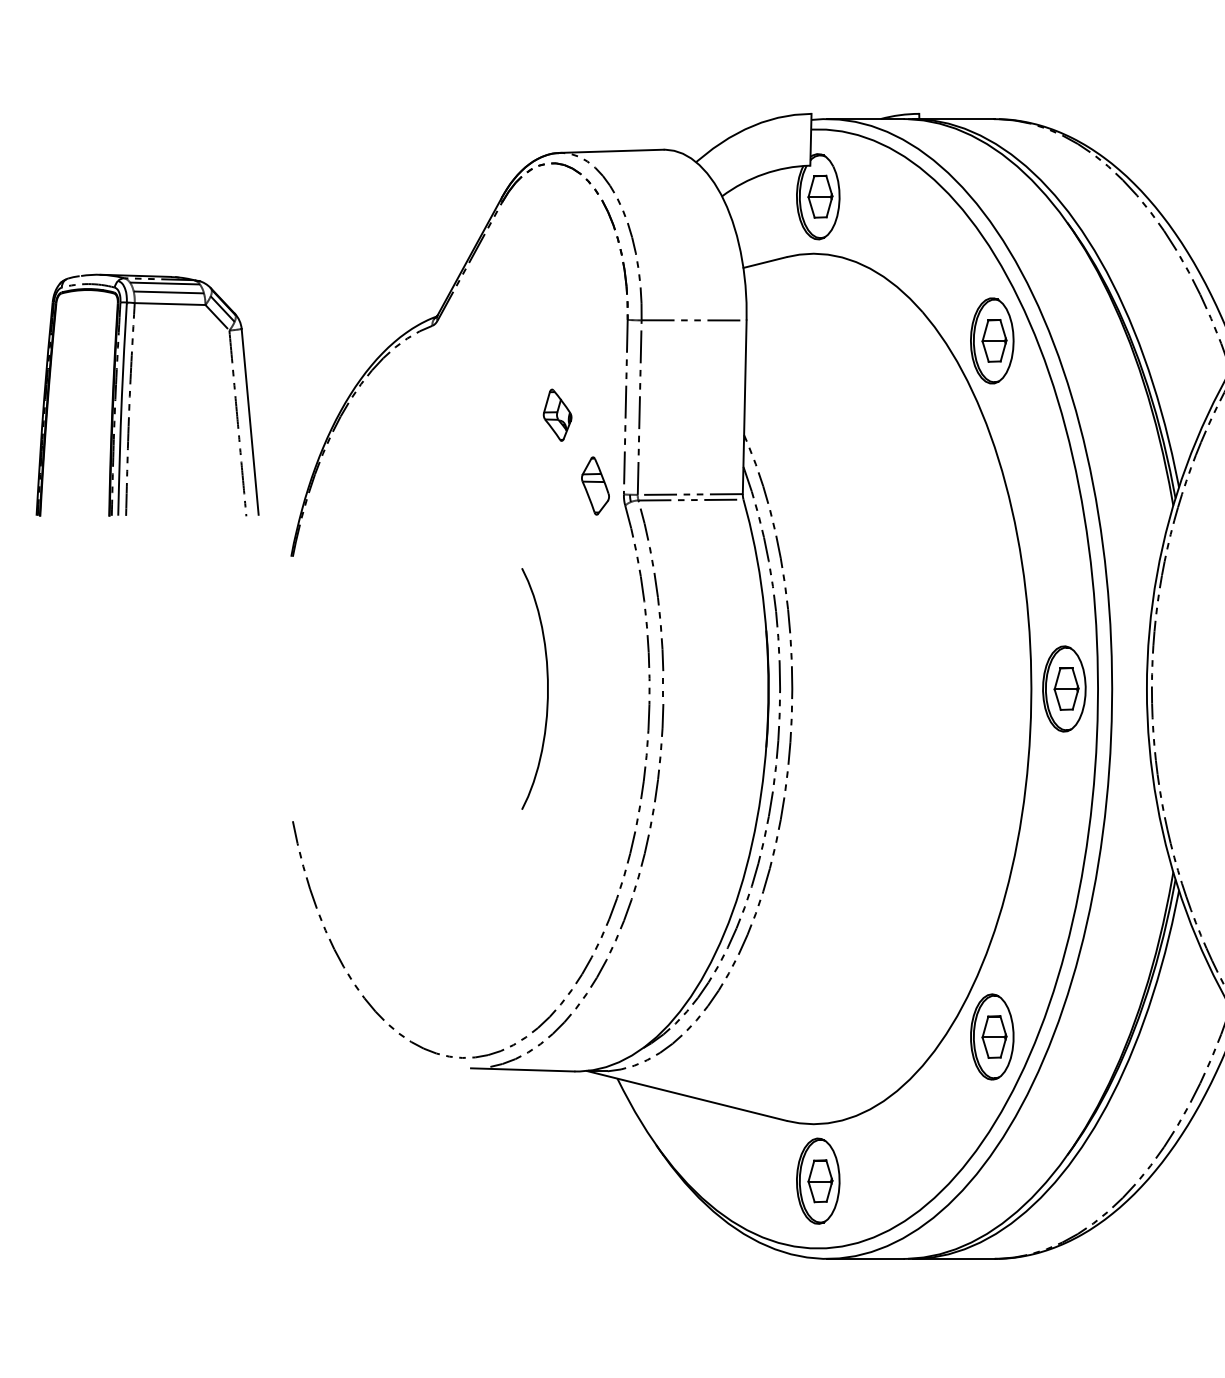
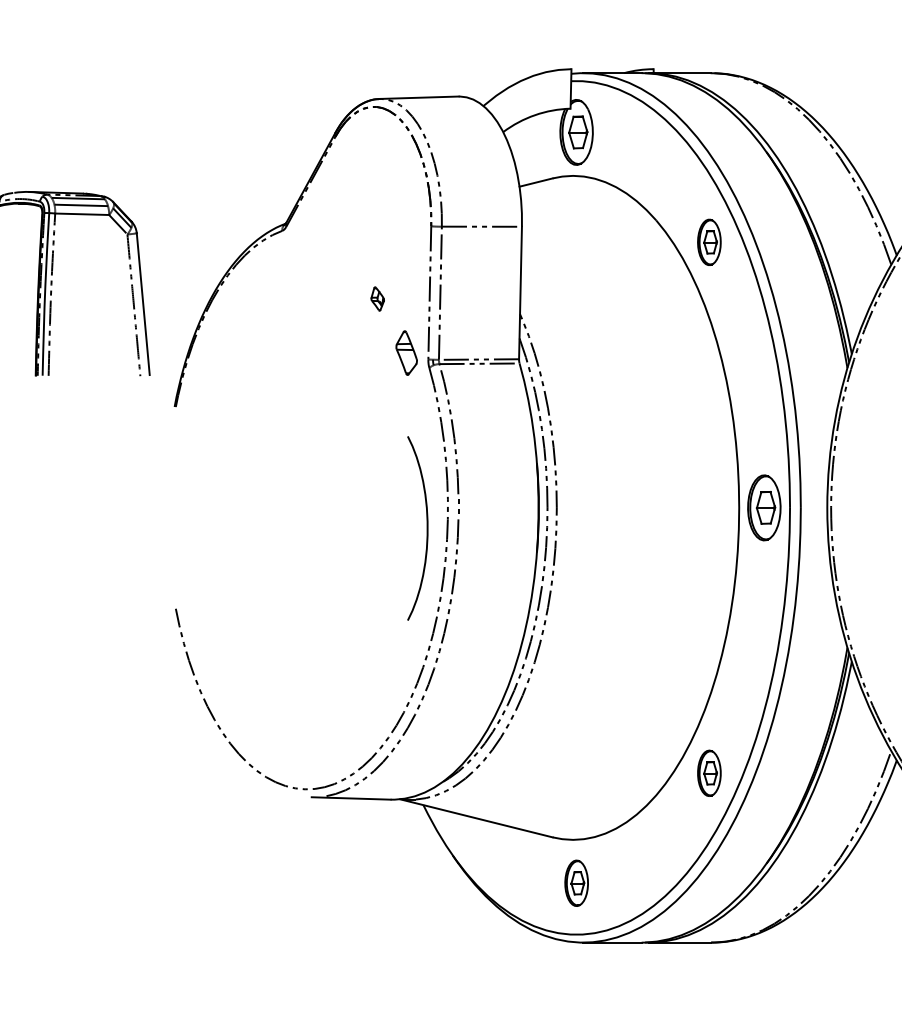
part: (992, 340) -> (709, 242), size x0.7
part: (557, 414) -> (377, 298), size x0.6
curve: (547, 688) -> (427, 528), moved
part: (992, 1036) -> (709, 772), size x0.7
part: (818, 1180) -> (576, 882), size x0.7

